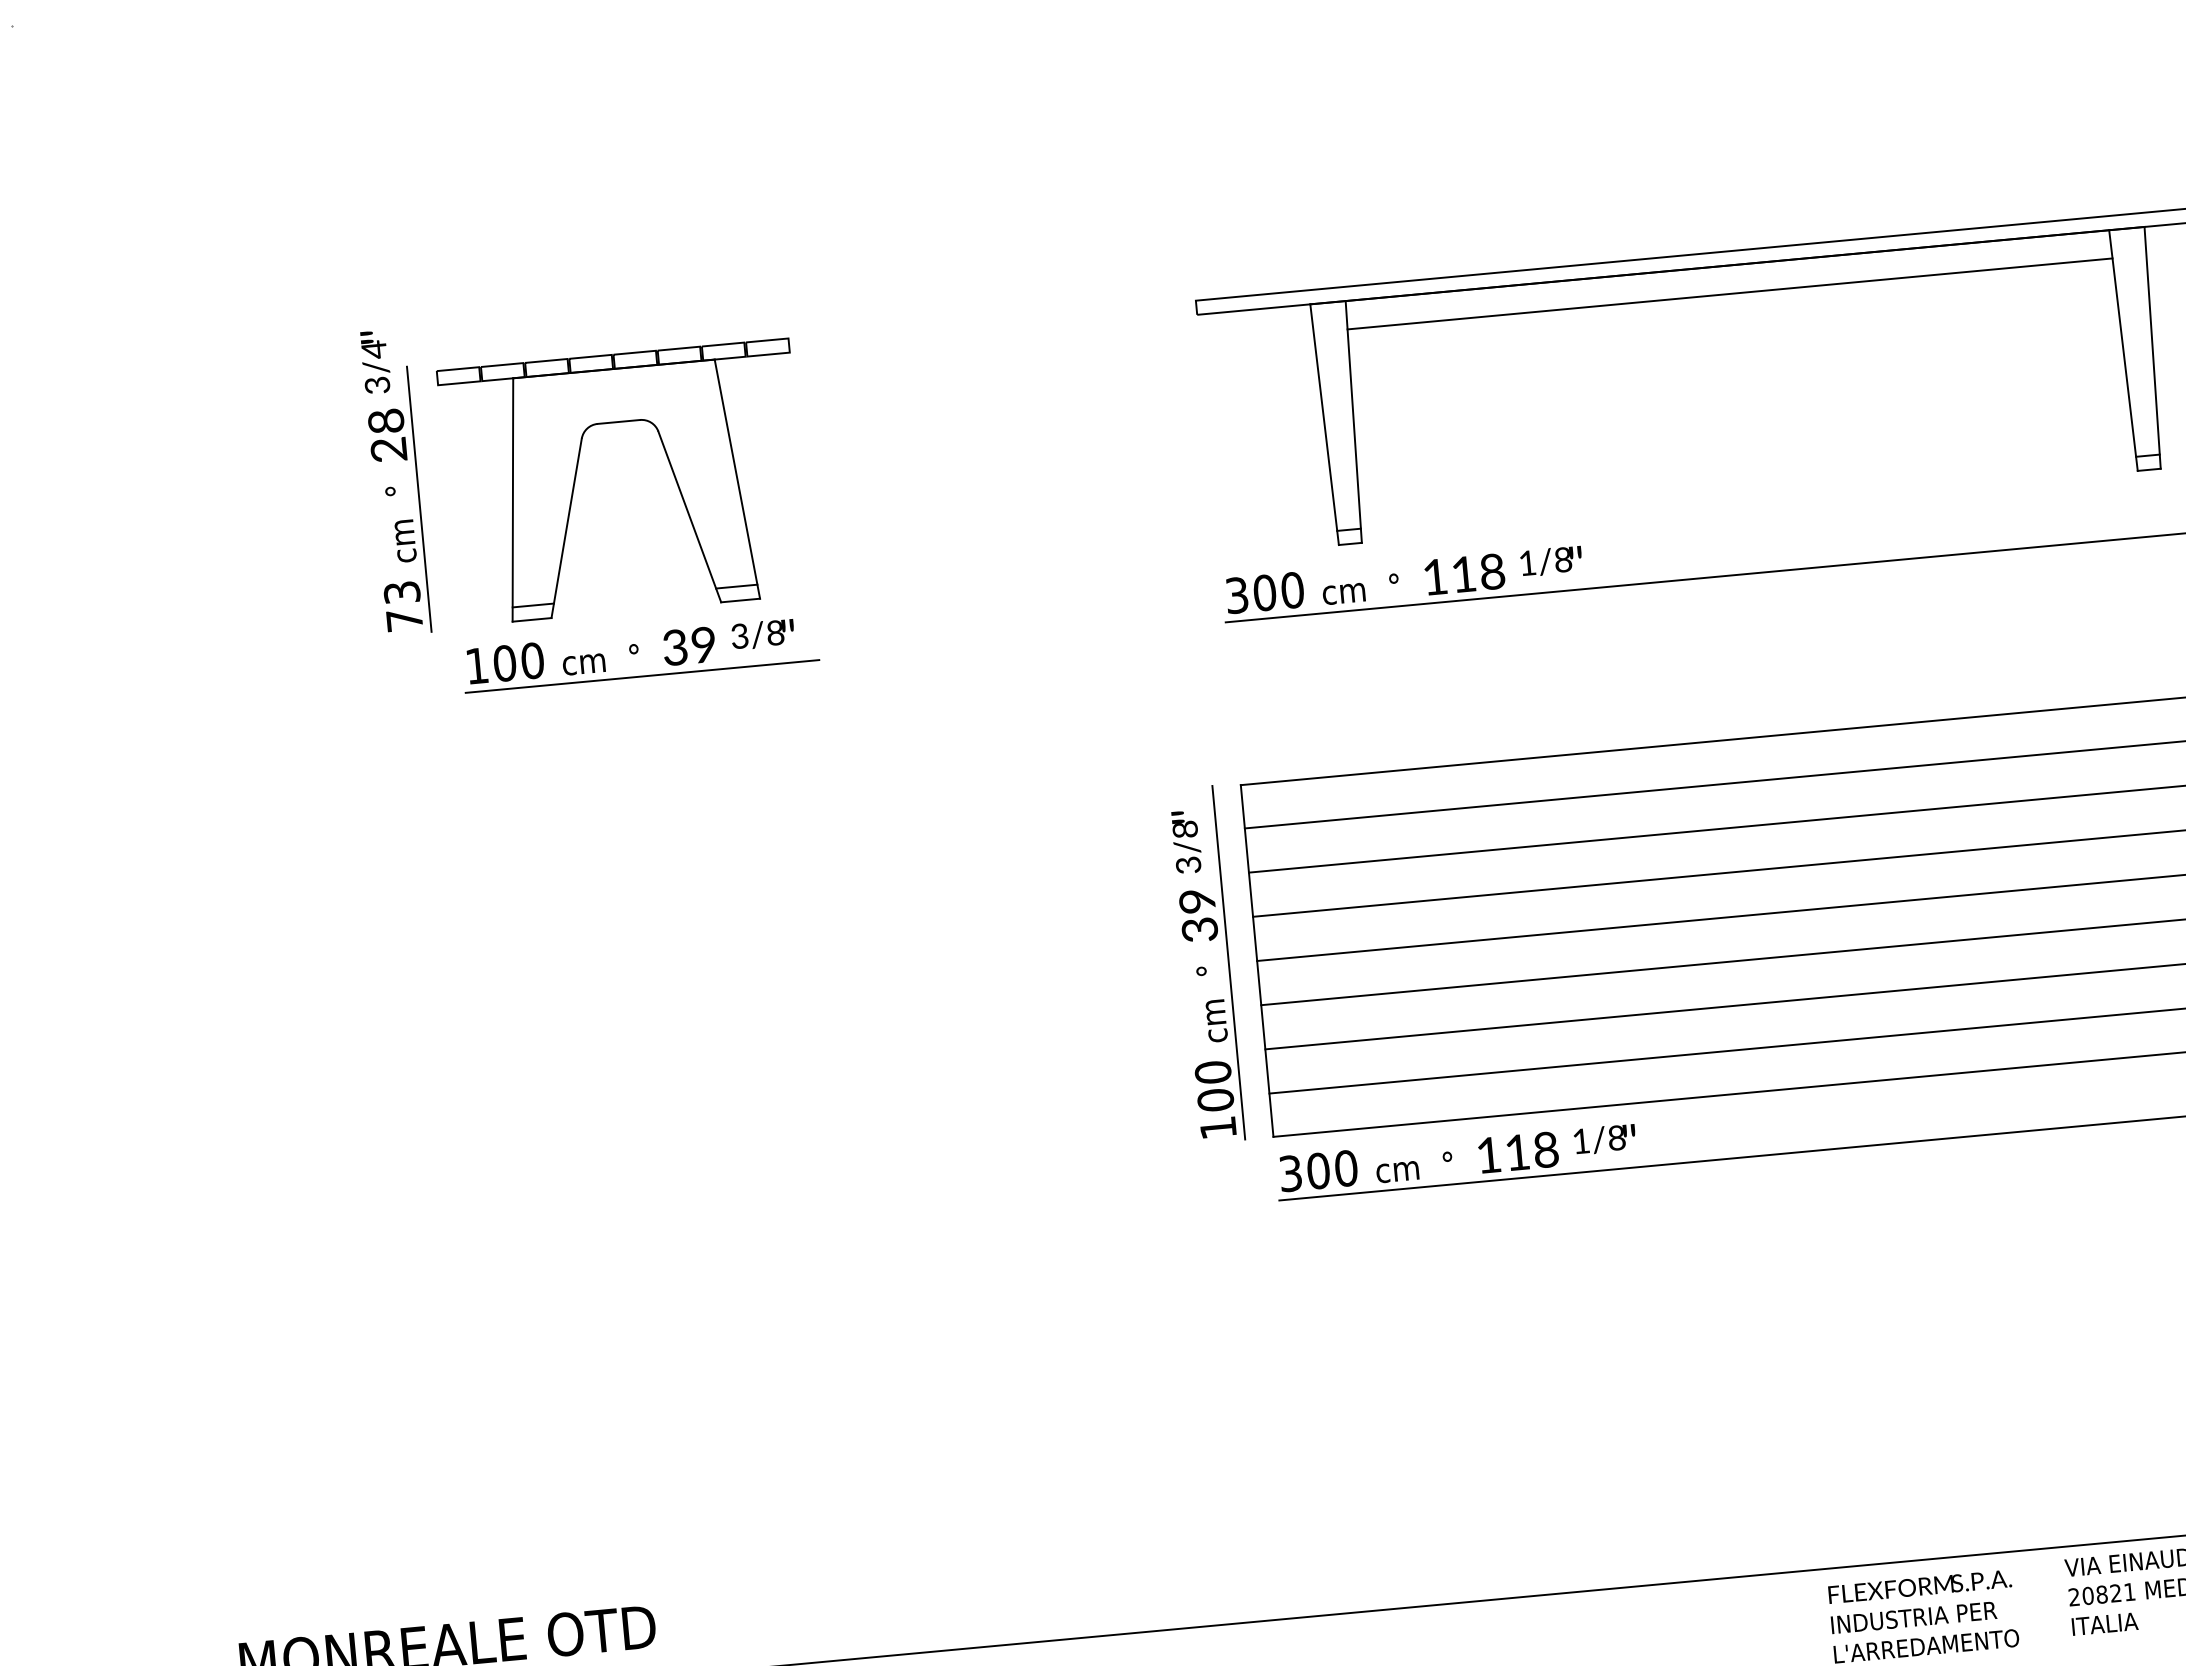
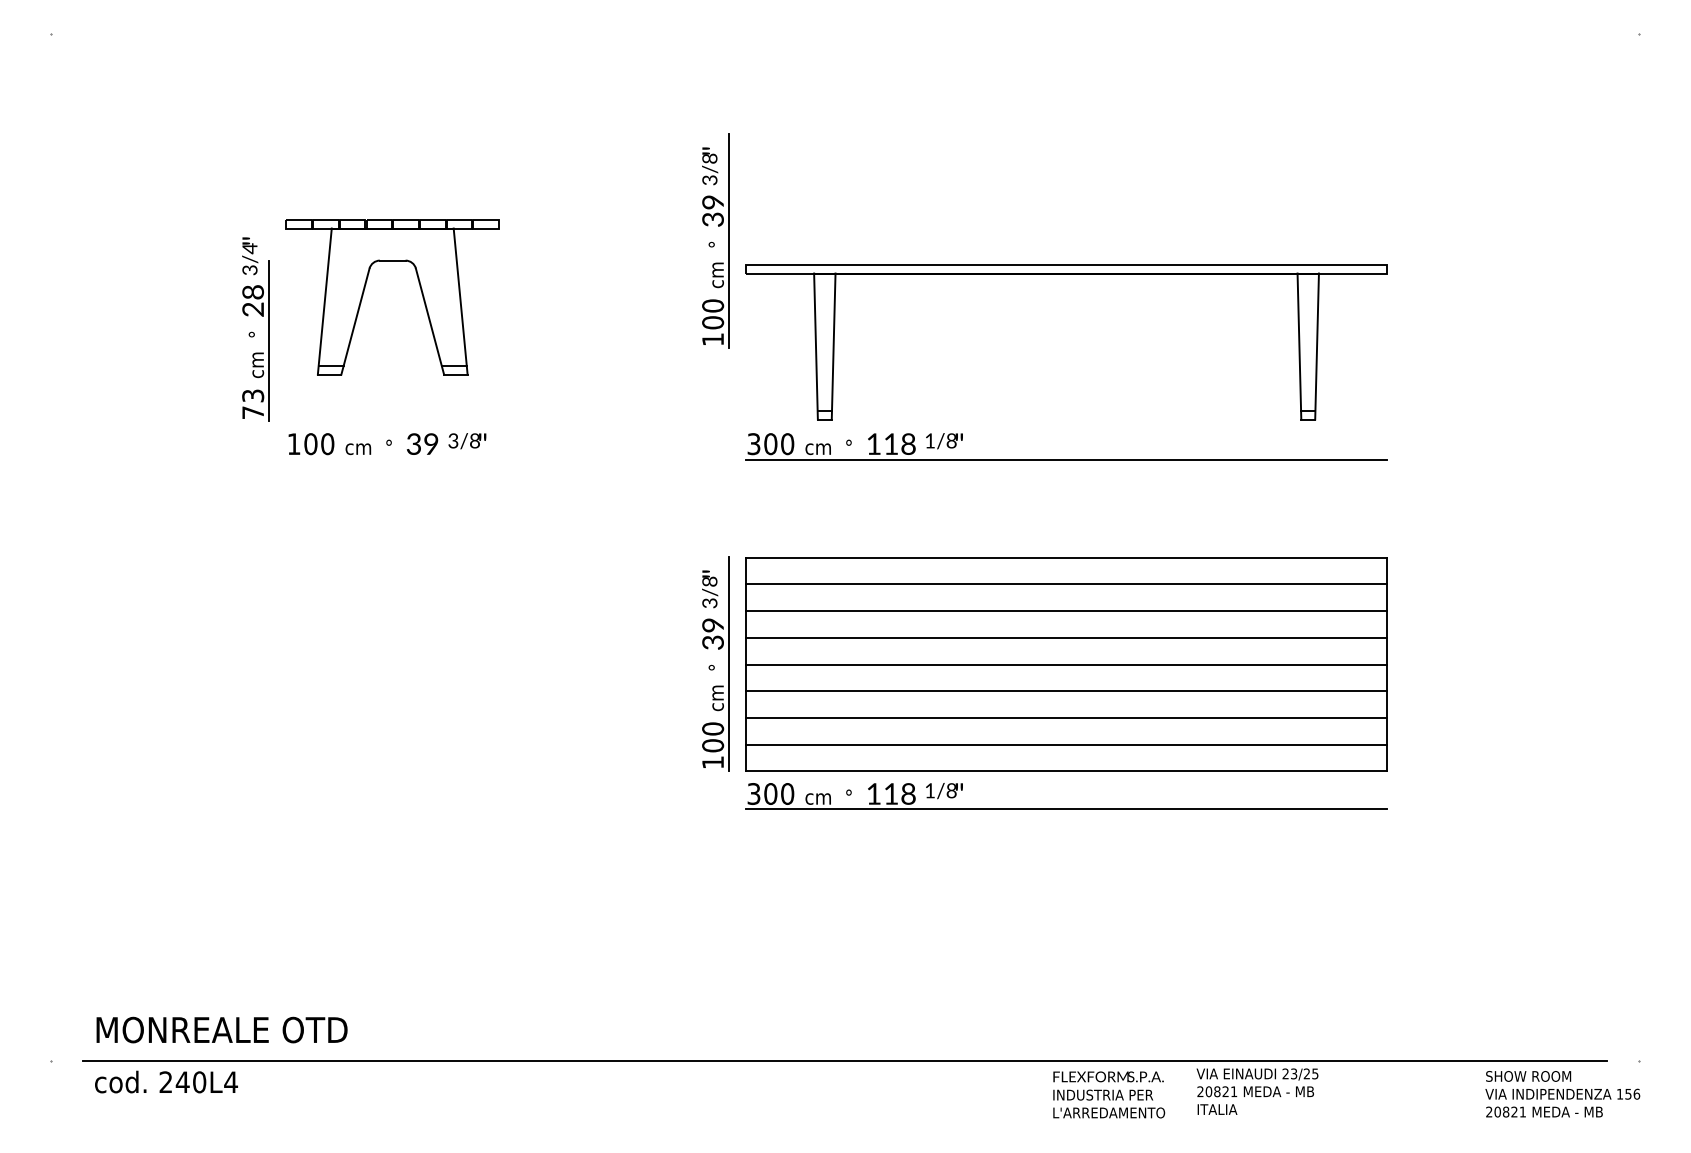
part: (1142, 264) -> (715, 240), added
line: (1729, 293) -> (1066, 290), removed
part: (577, 478) -> (364, 292), moved
line: (642, 676) -> (392, 459), removed

